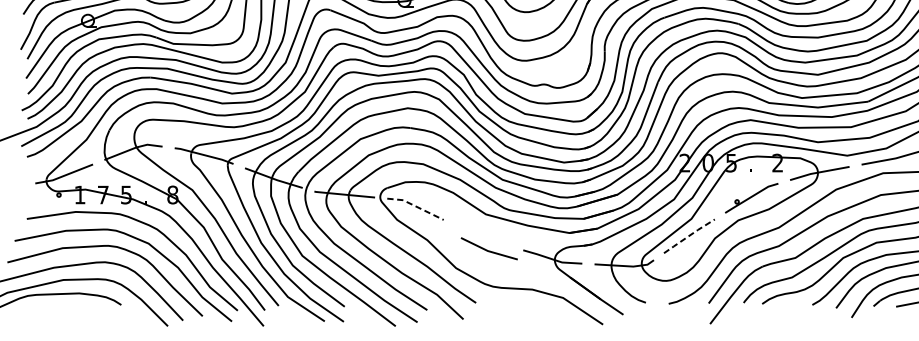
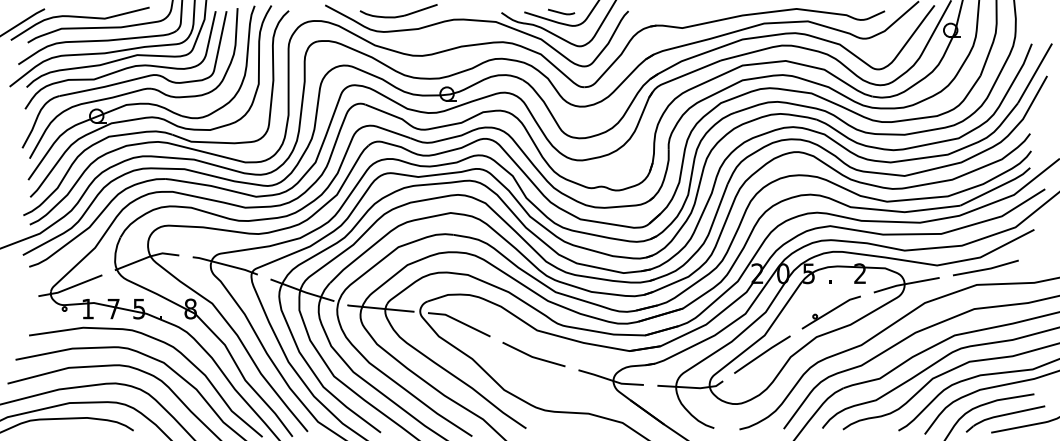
line: (415, 206) -> (459, 321), dashed -> solid
line: (689, 236) -> (762, 354), dashed -> solid
line: (488, 250) -> (533, 356), moved

